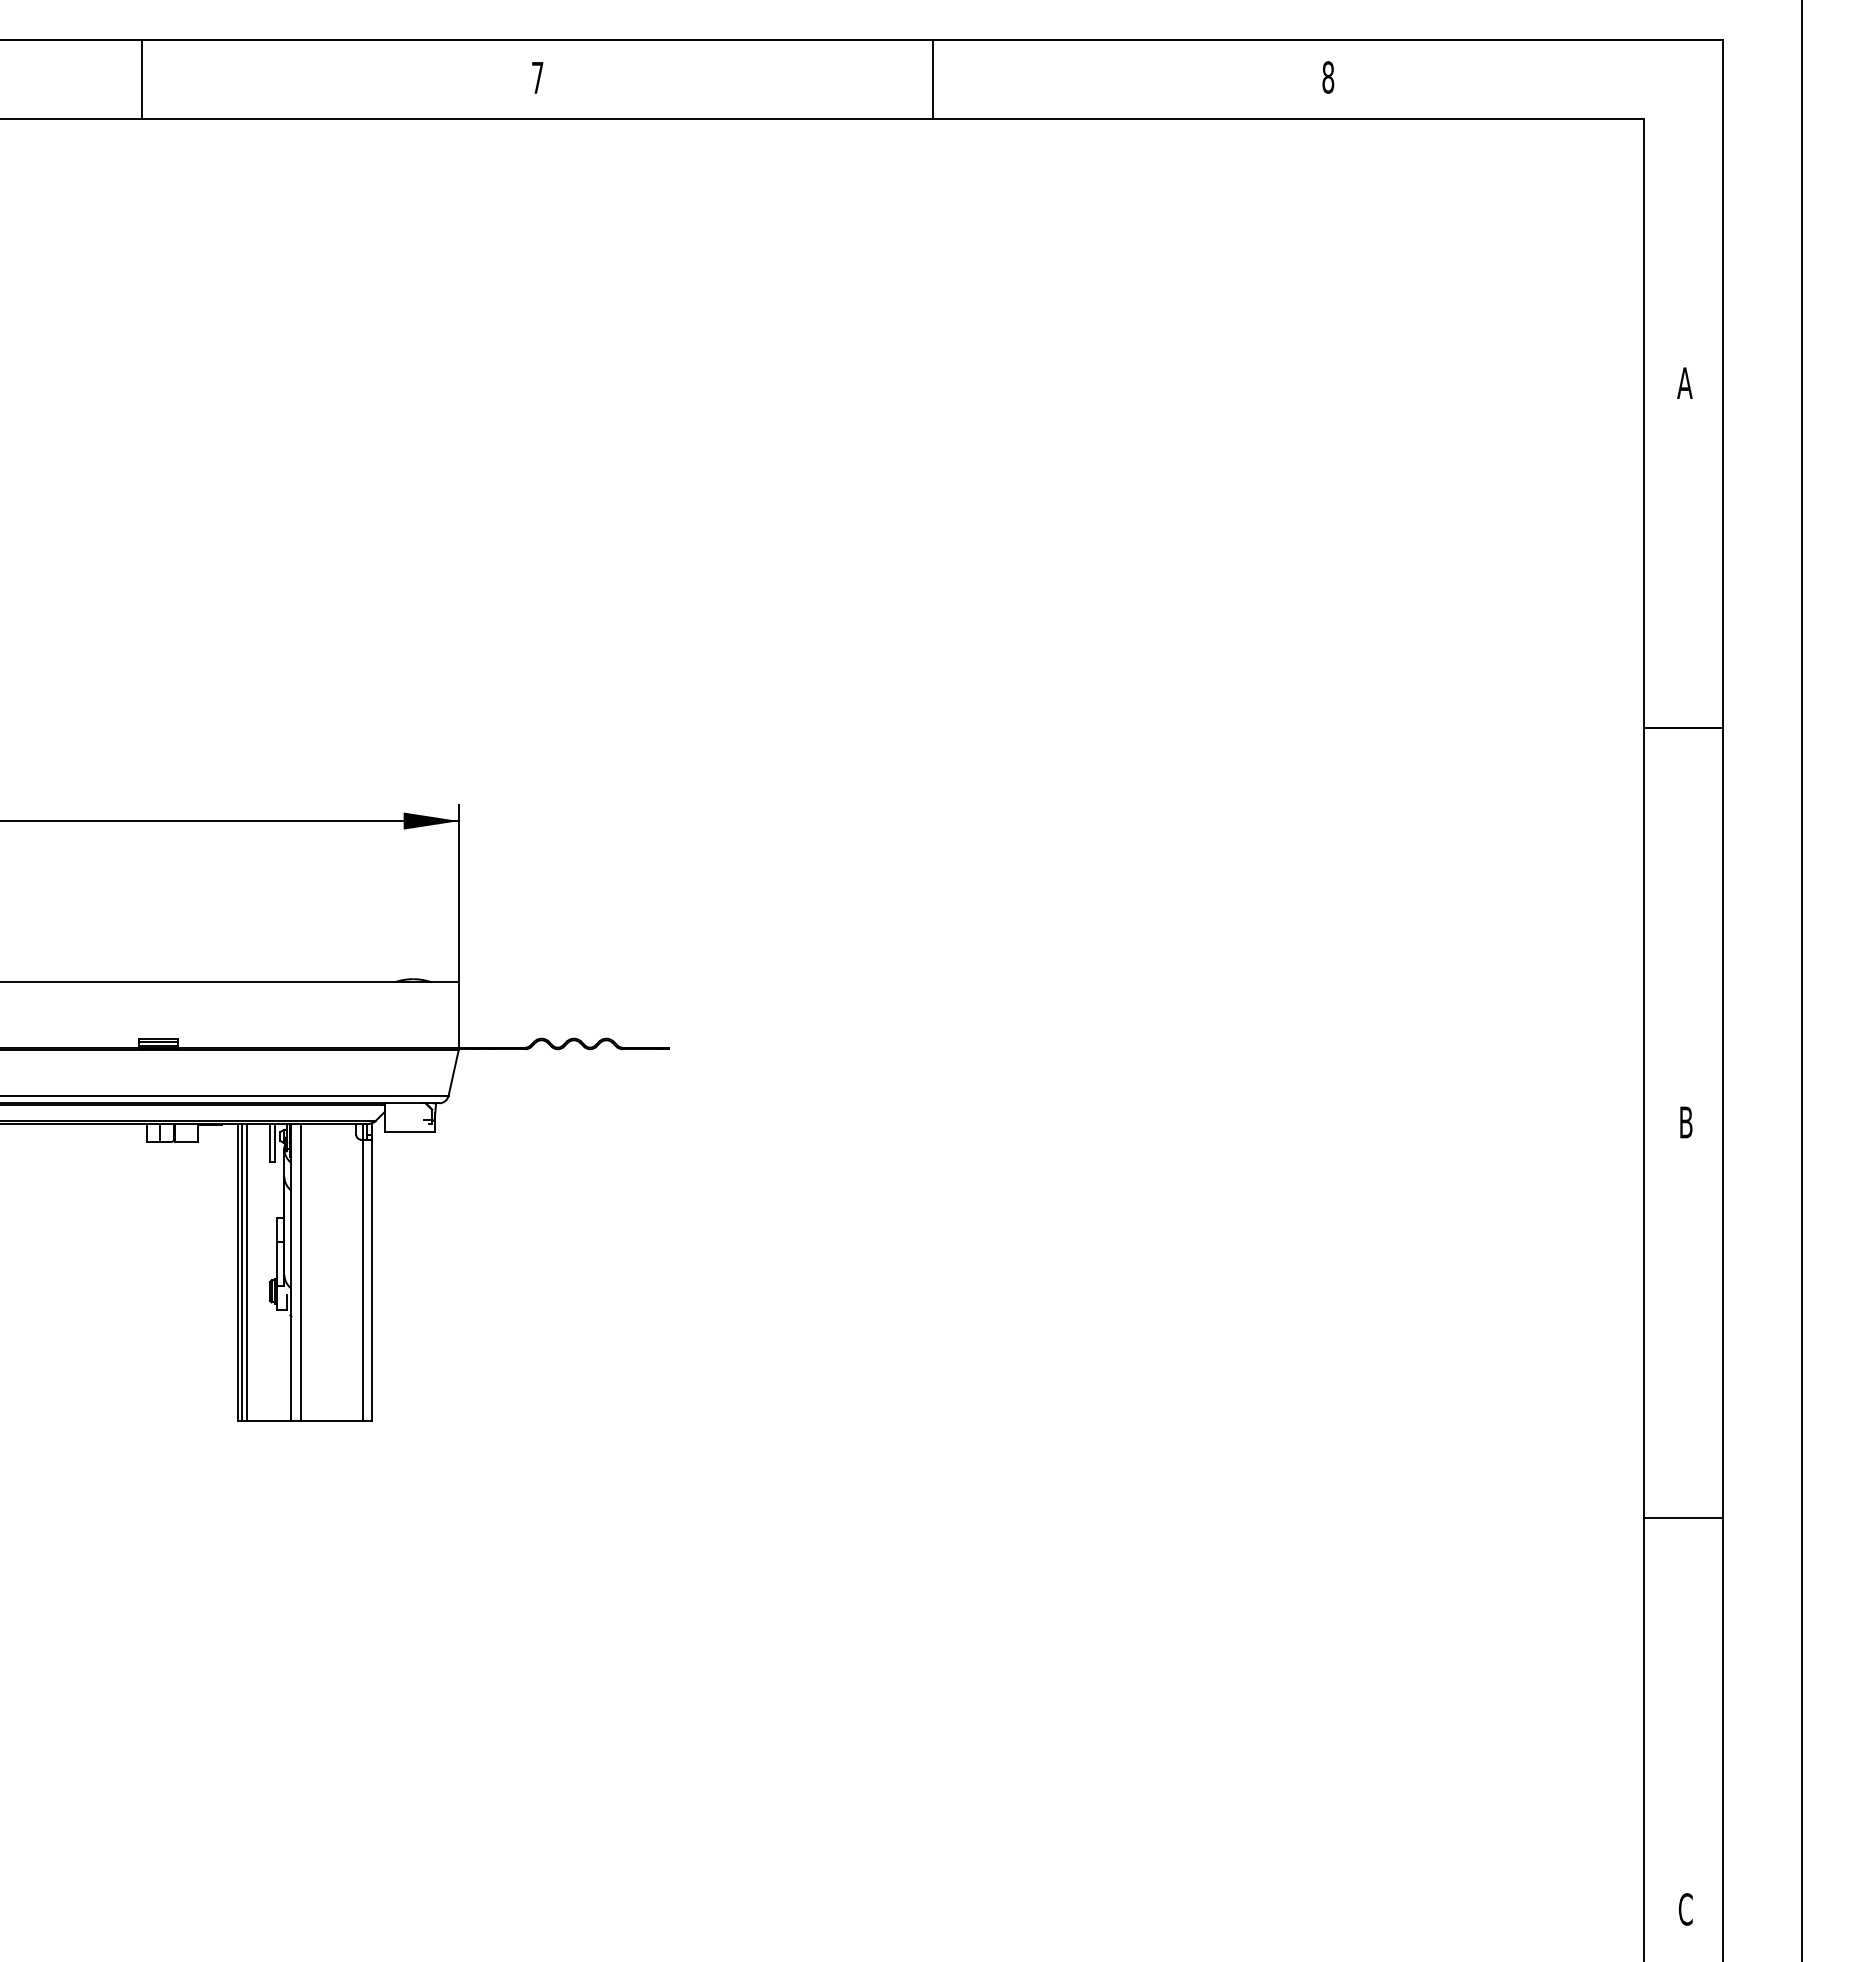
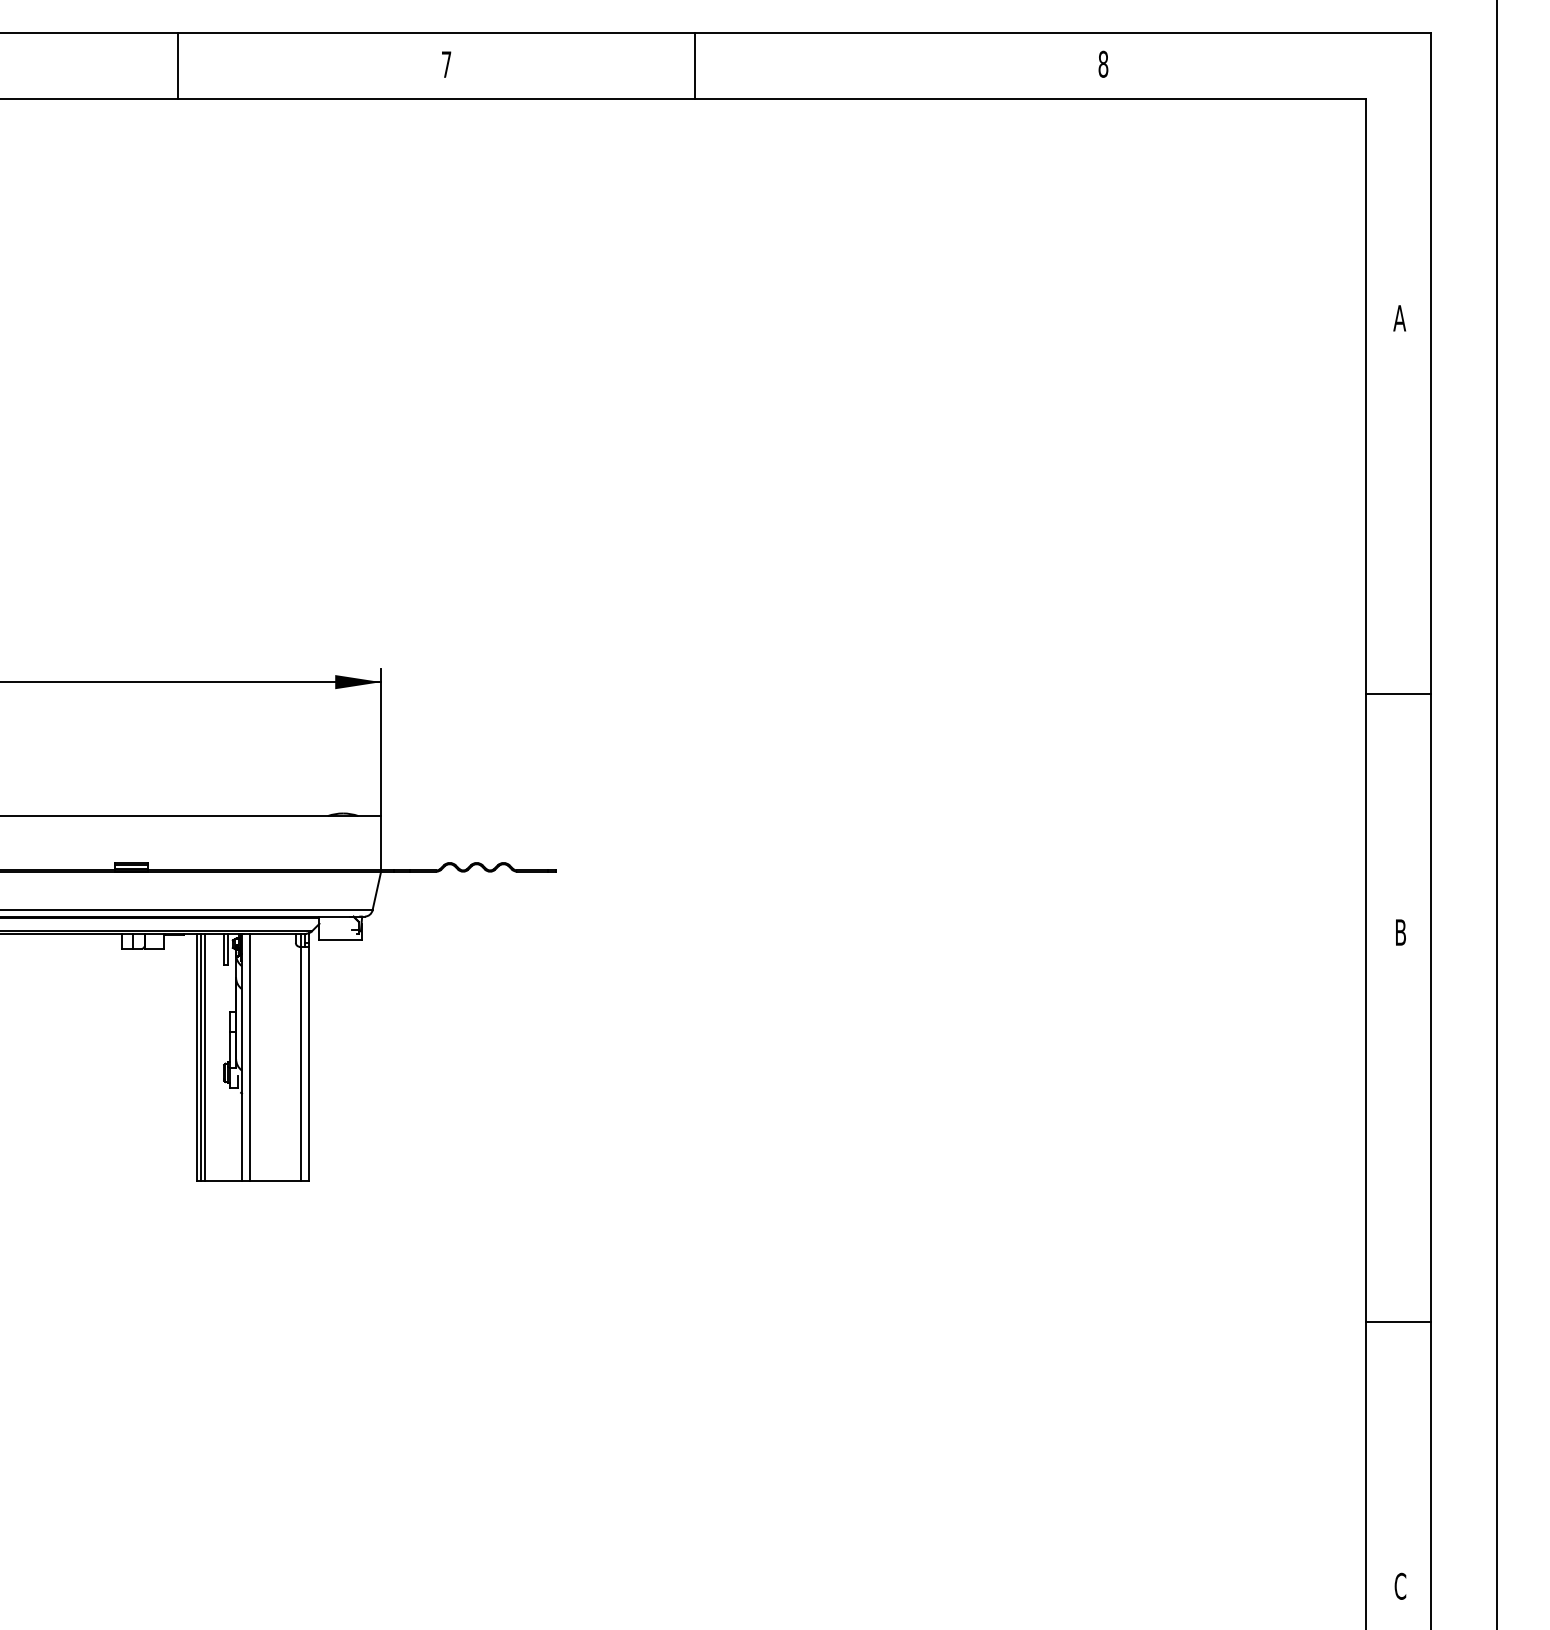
line: (141, 78) -> (177, 65), moved
line: (932, 78) -> (694, 65), moved
line: (1683, 727) -> (1398, 694), moved
line: (1683, 1518) -> (1398, 1322), moved

